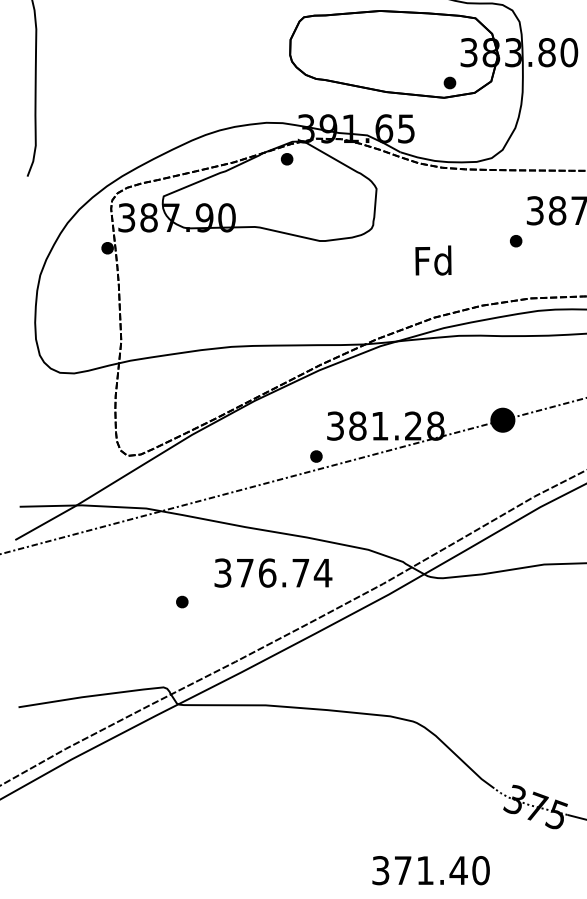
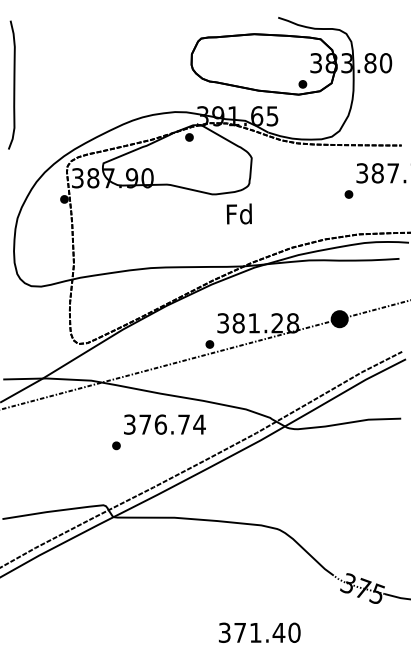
text: (432, 259) -> (238, 213), moved
text: (272, 572) -> (164, 424), moved
text: (430, 870) -> (259, 632), moved

